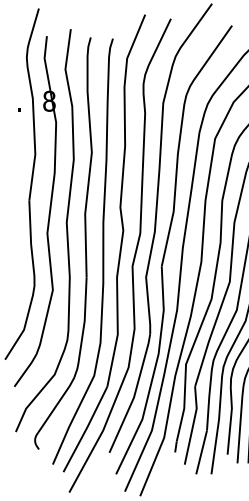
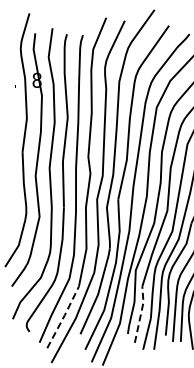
line: (193, 424) -> (141, 313), solid -> dashed
line: (87, 428) -> (64, 316), solid -> dashed

